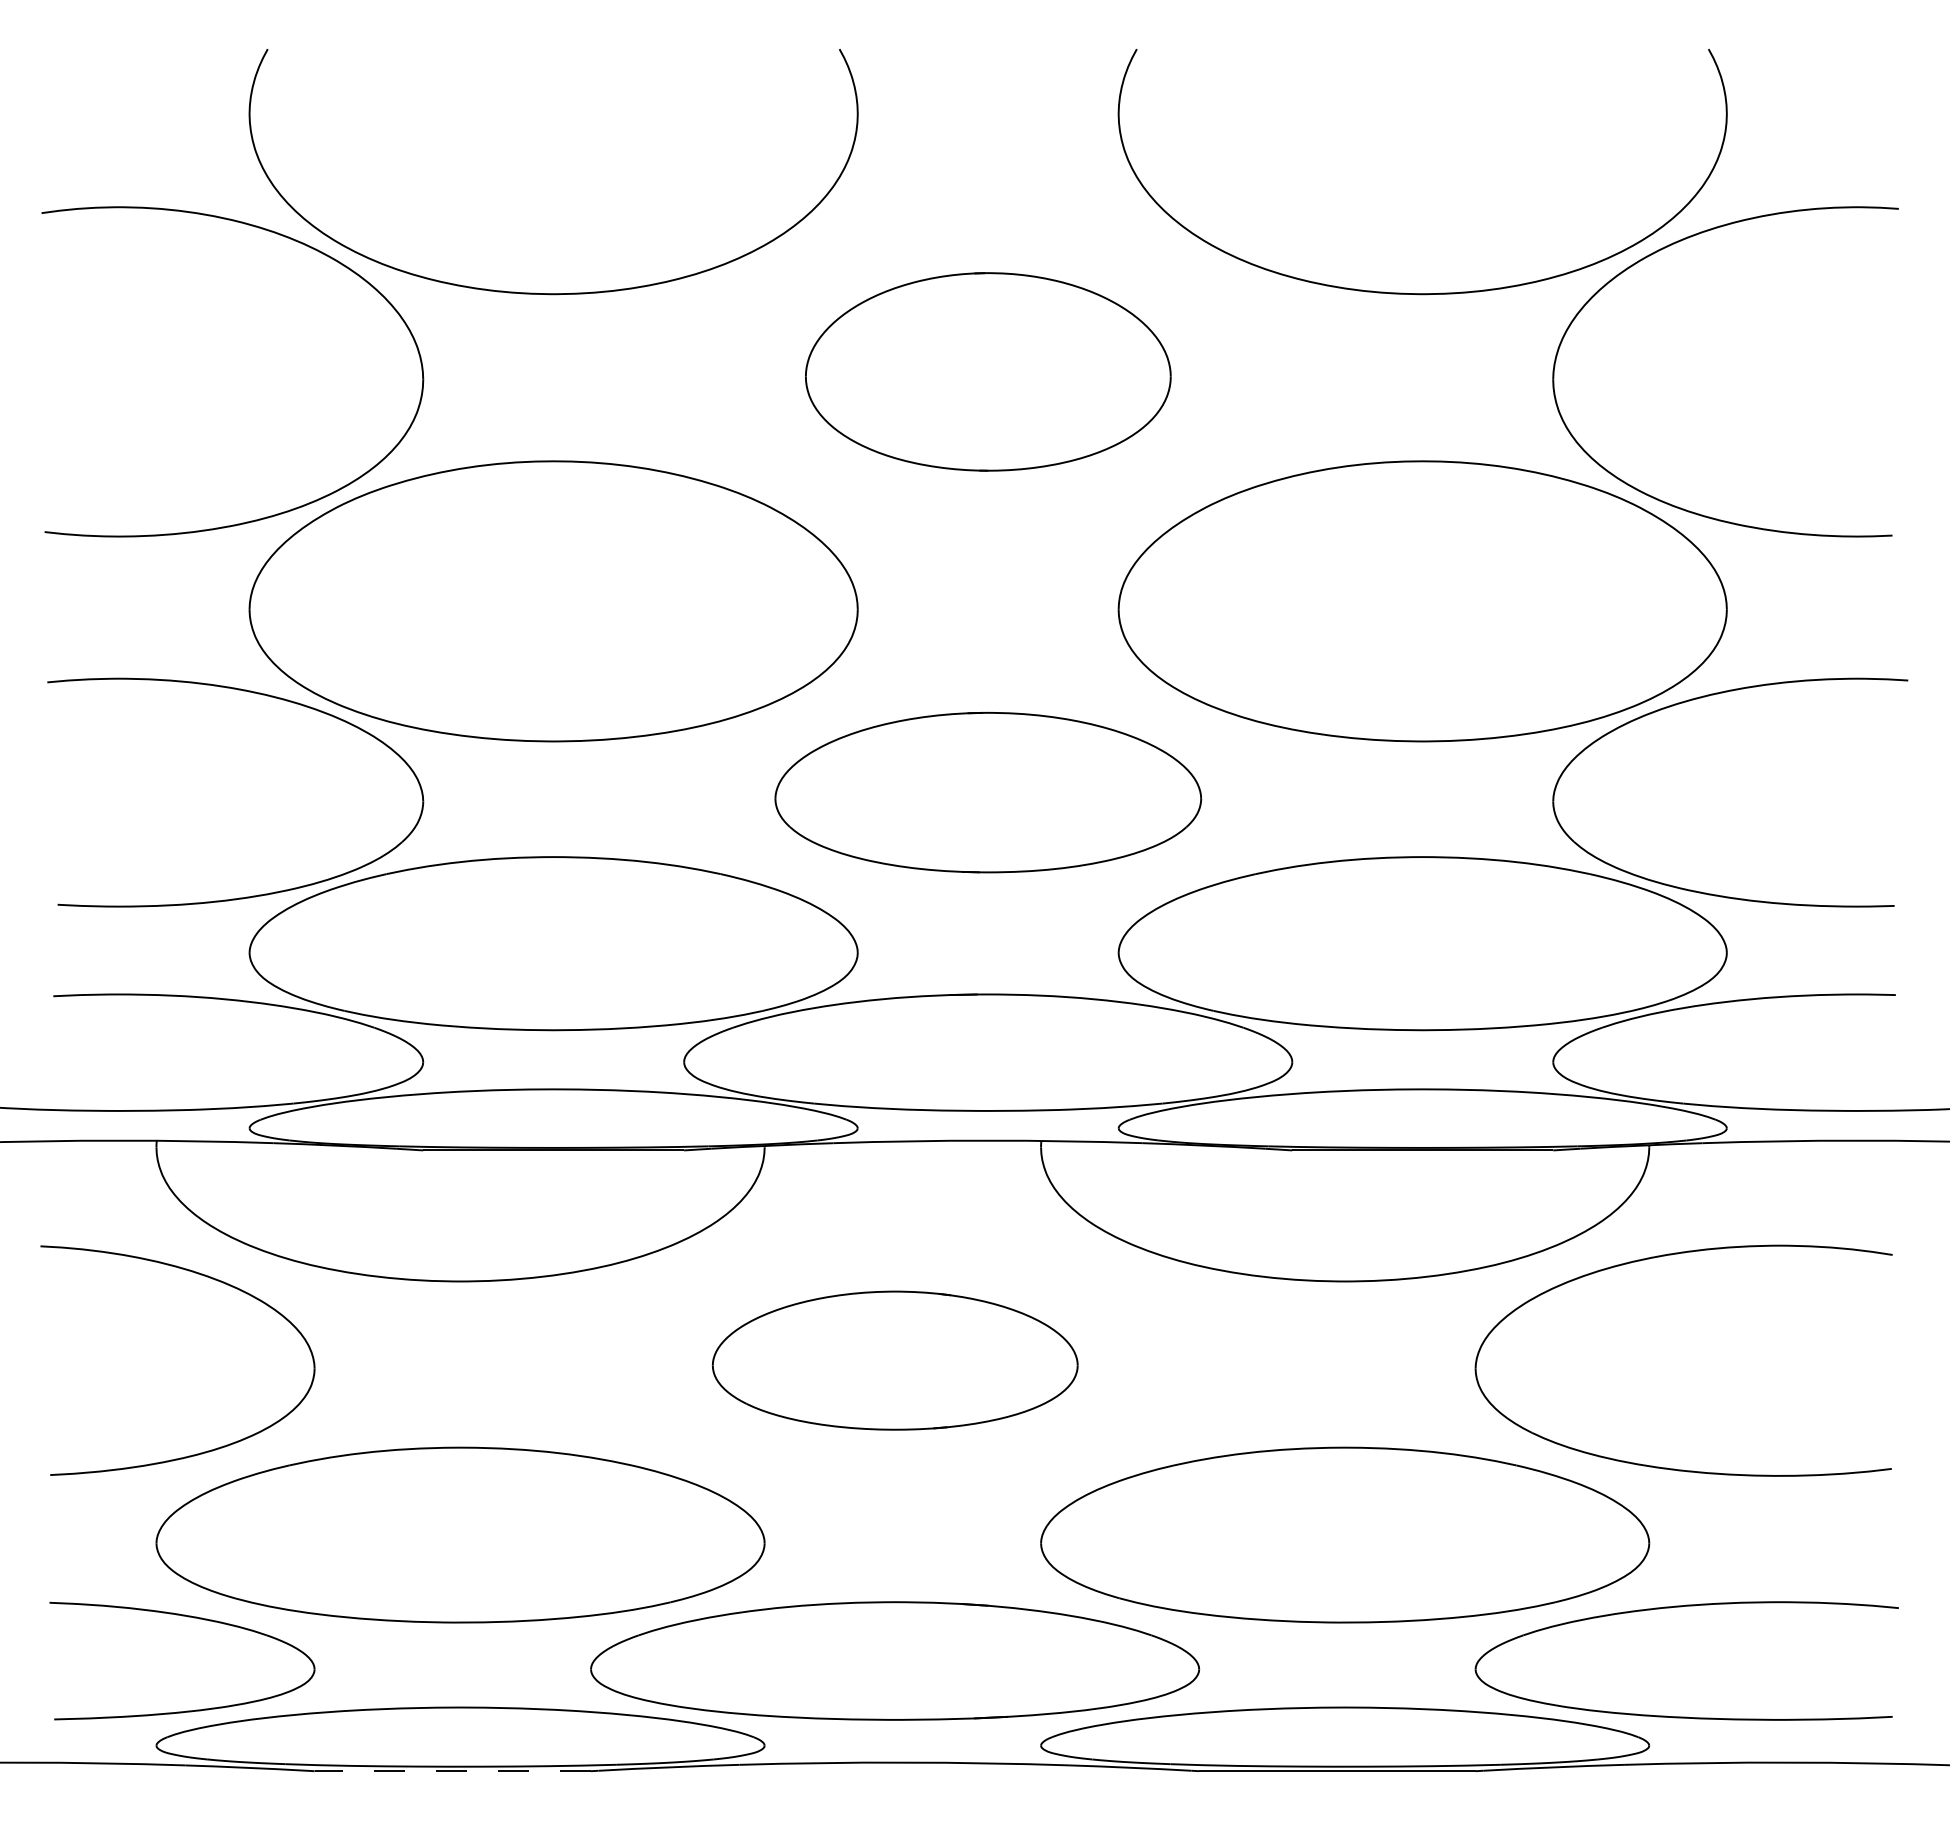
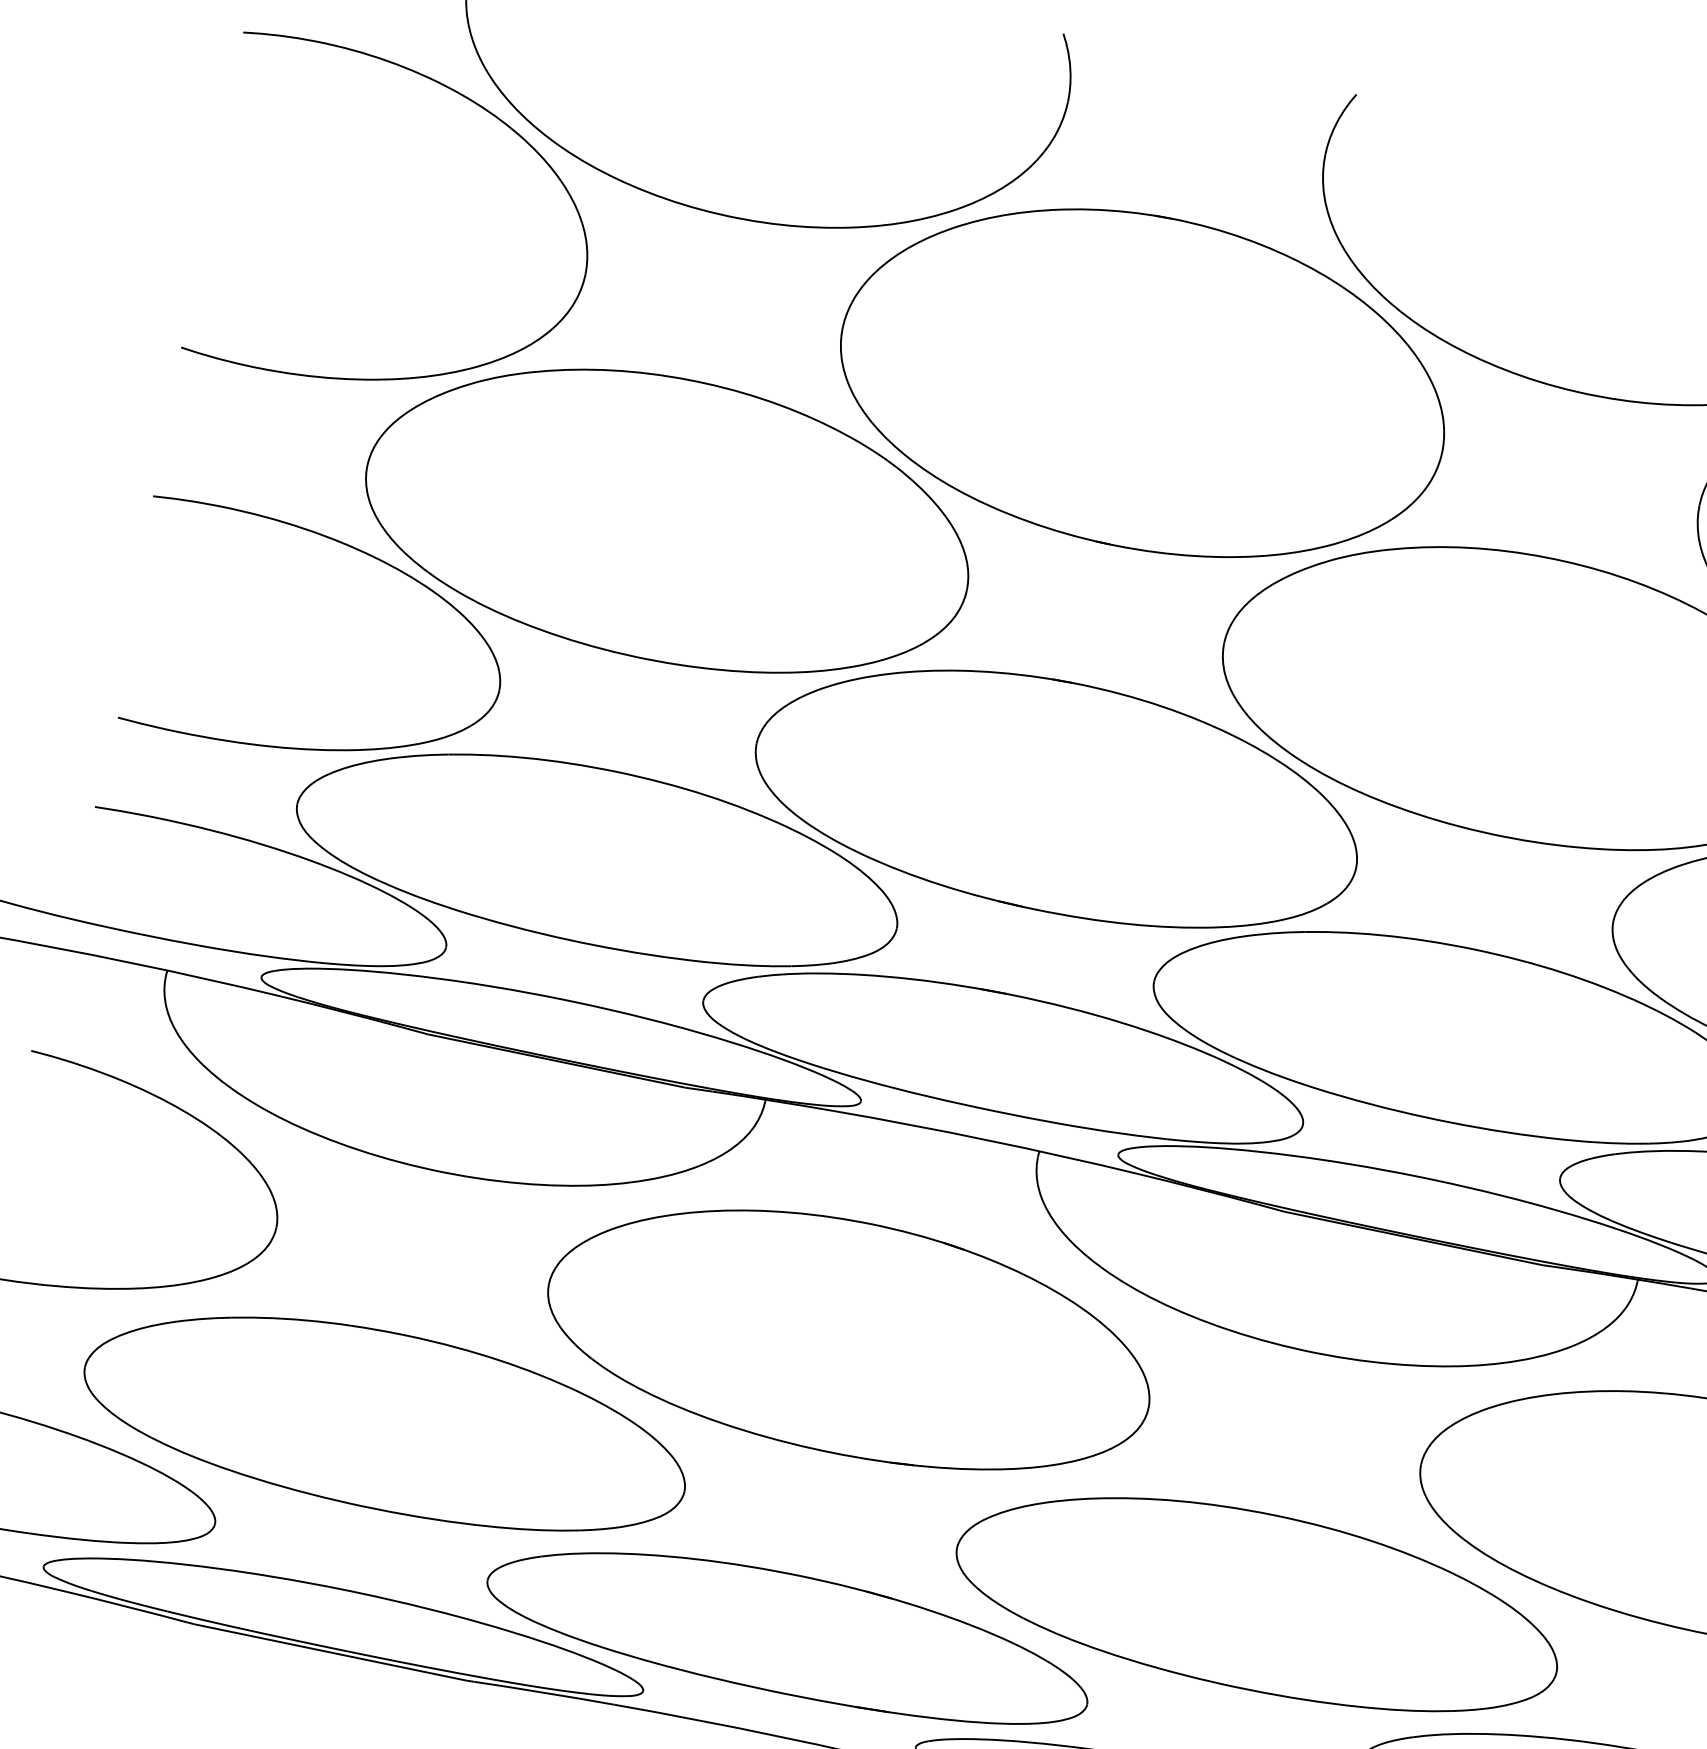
part: (988, 371) -> (1144, 381), size x1.67
part: (988, 792) -> (1058, 796), size x1.43
part: (895, 1360) -> (850, 1337), size x1.67
line: (452, 1771) -> (330, 1652), dashed -> solid

